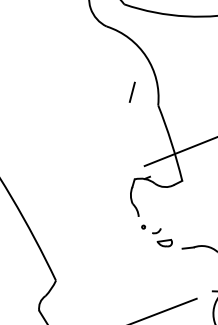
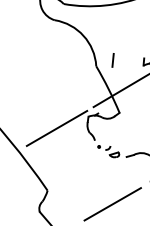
line: (131, 92) -> (112, 60), moved
line: (84, 187) -> (56, 127), added

